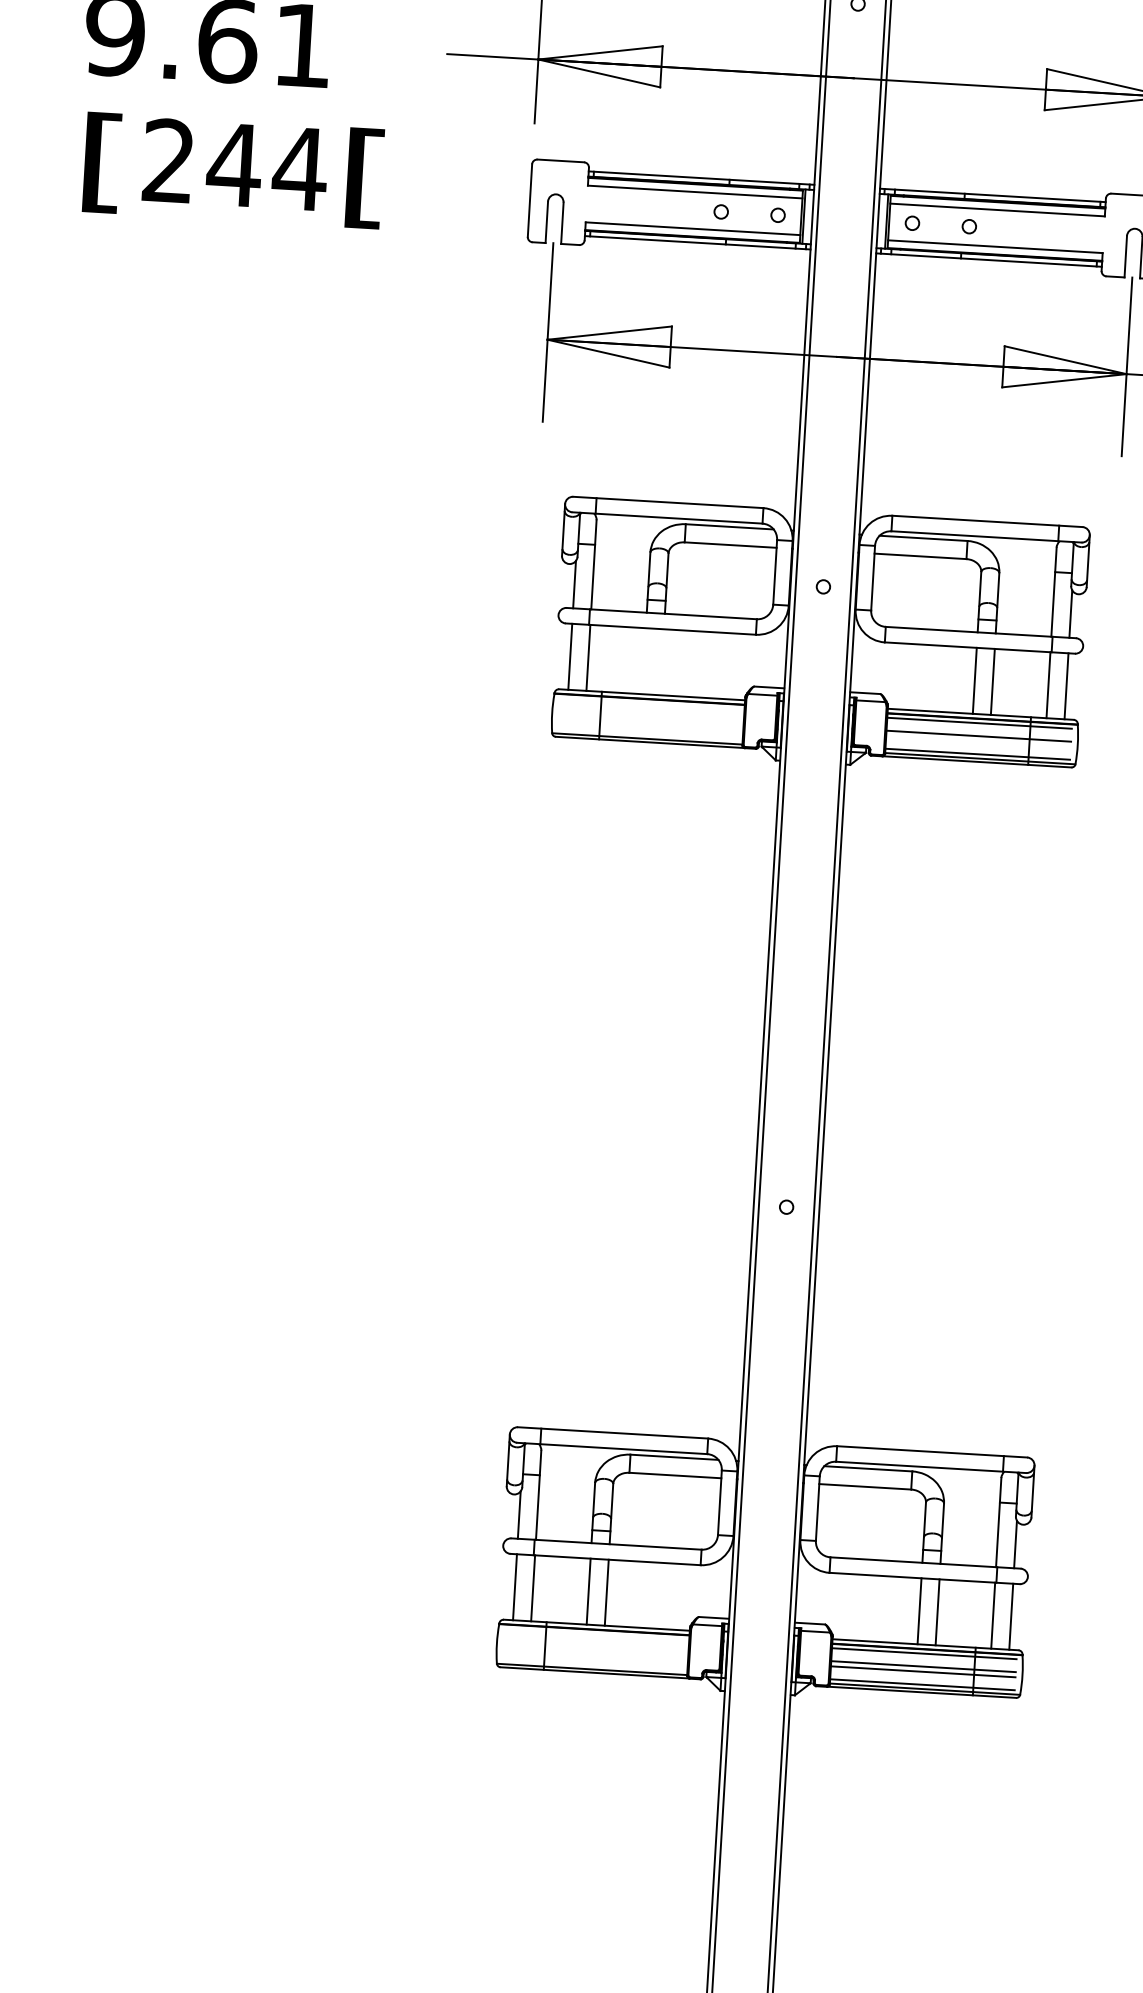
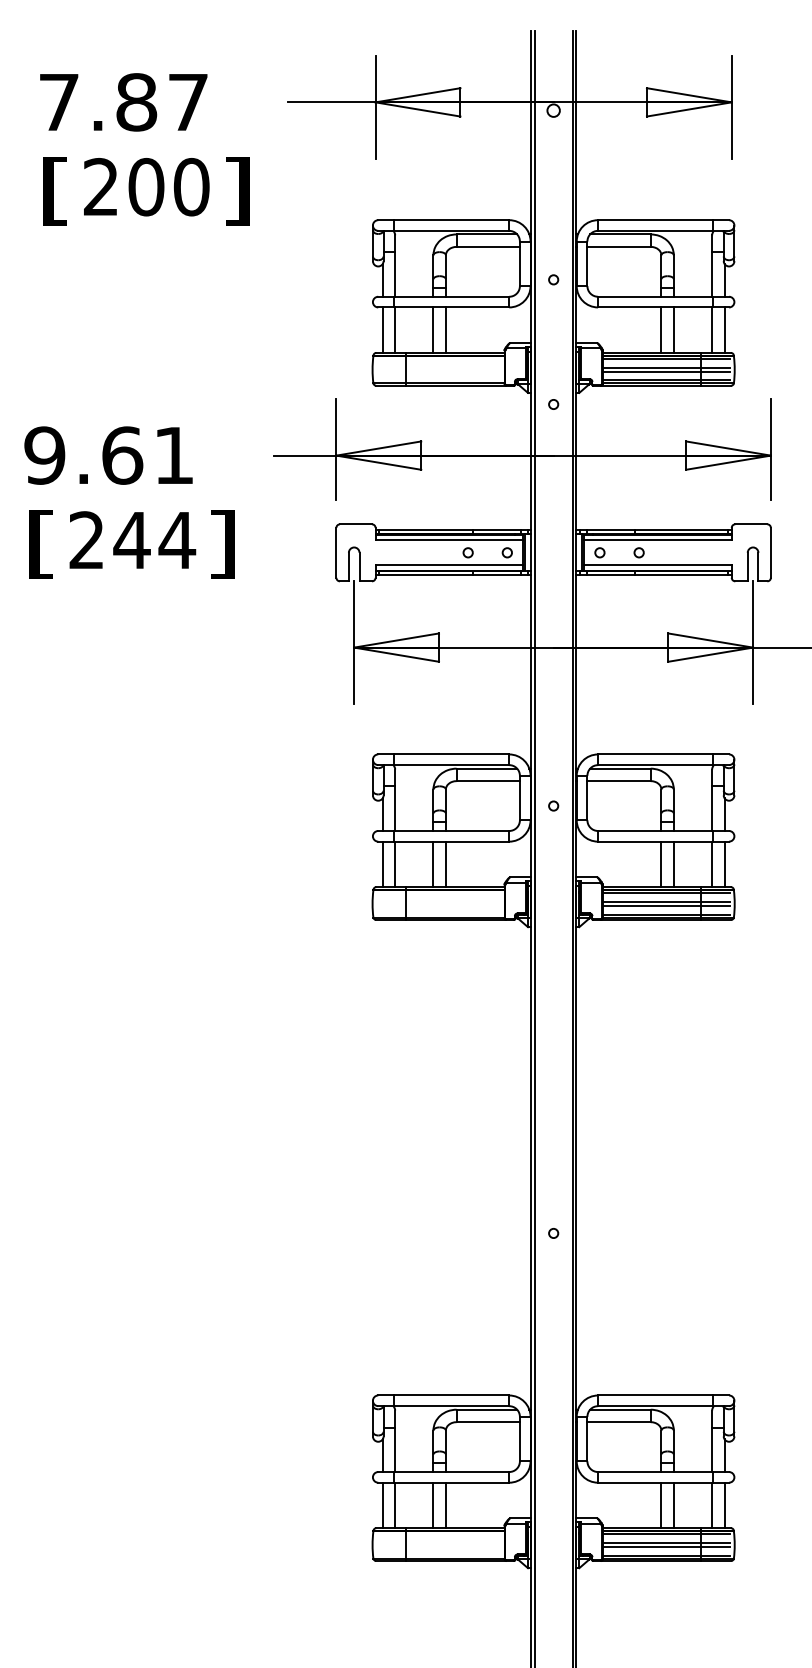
text: (365, 178) -> (222, 544), [ -> ]
line: (644, 661) -> (433, 864), added
line: (661, 662) -> (445, 864), added
line: (977, 740) -> (665, 905), added

